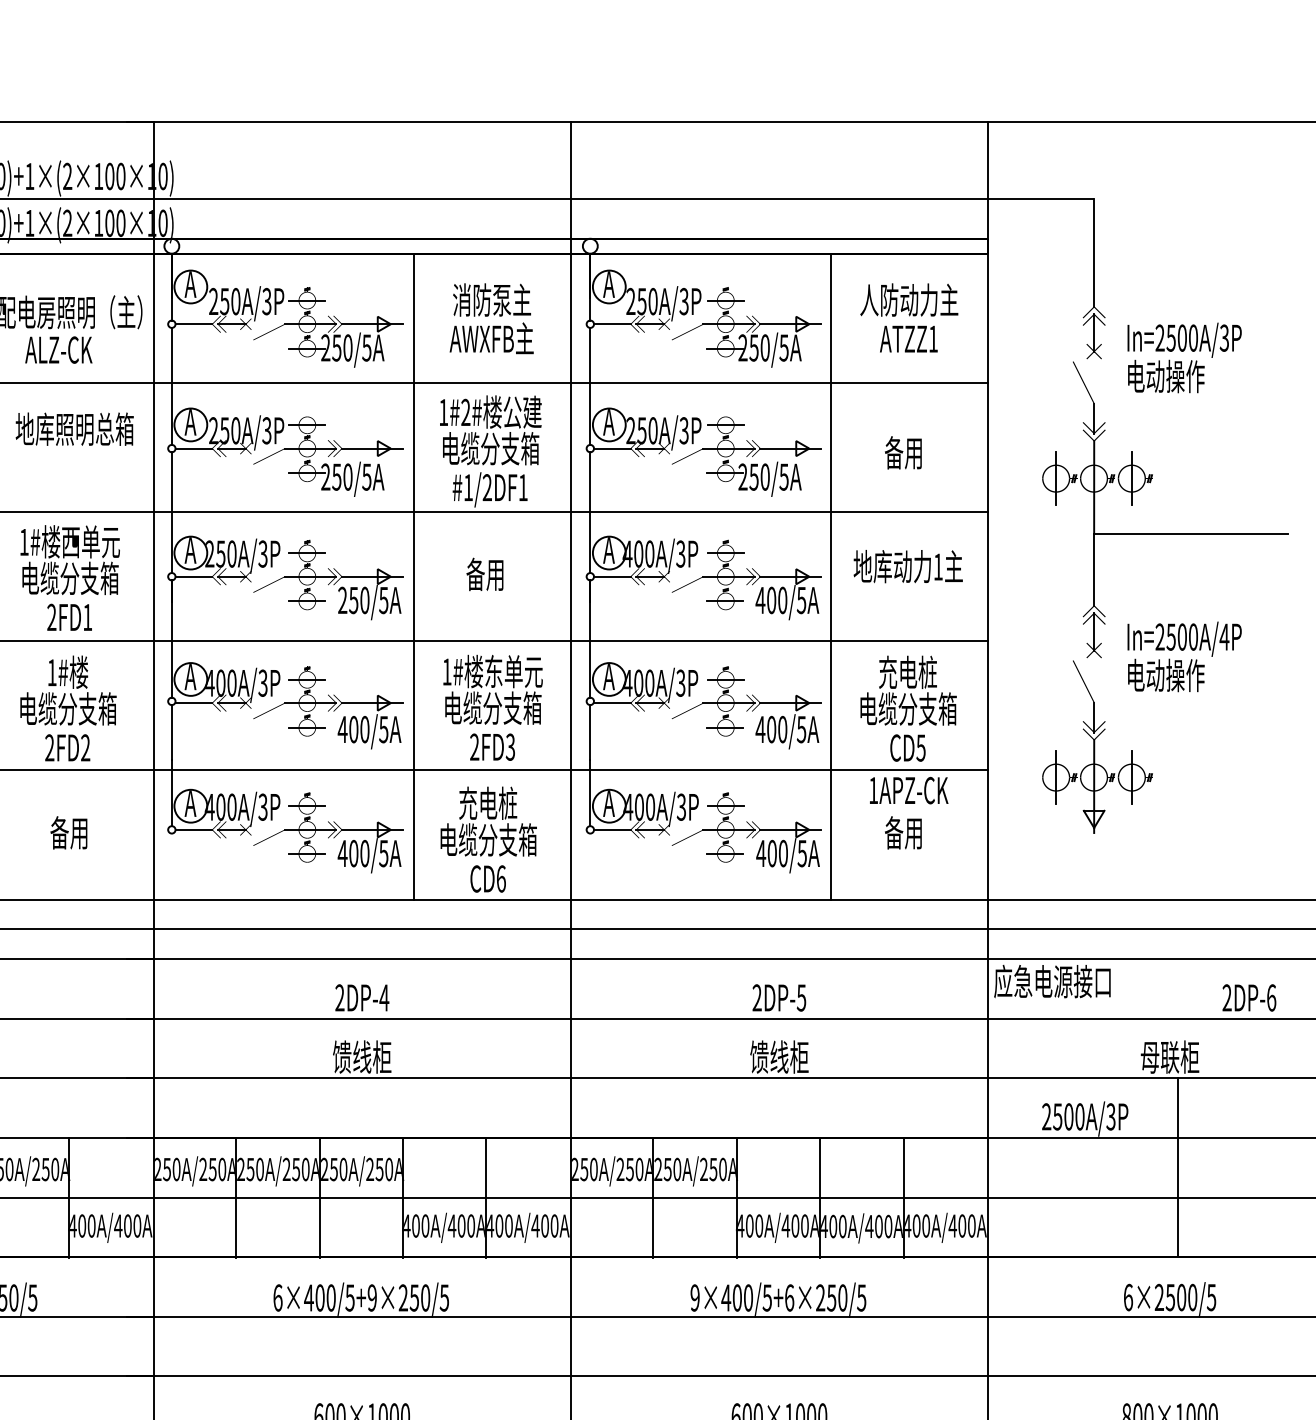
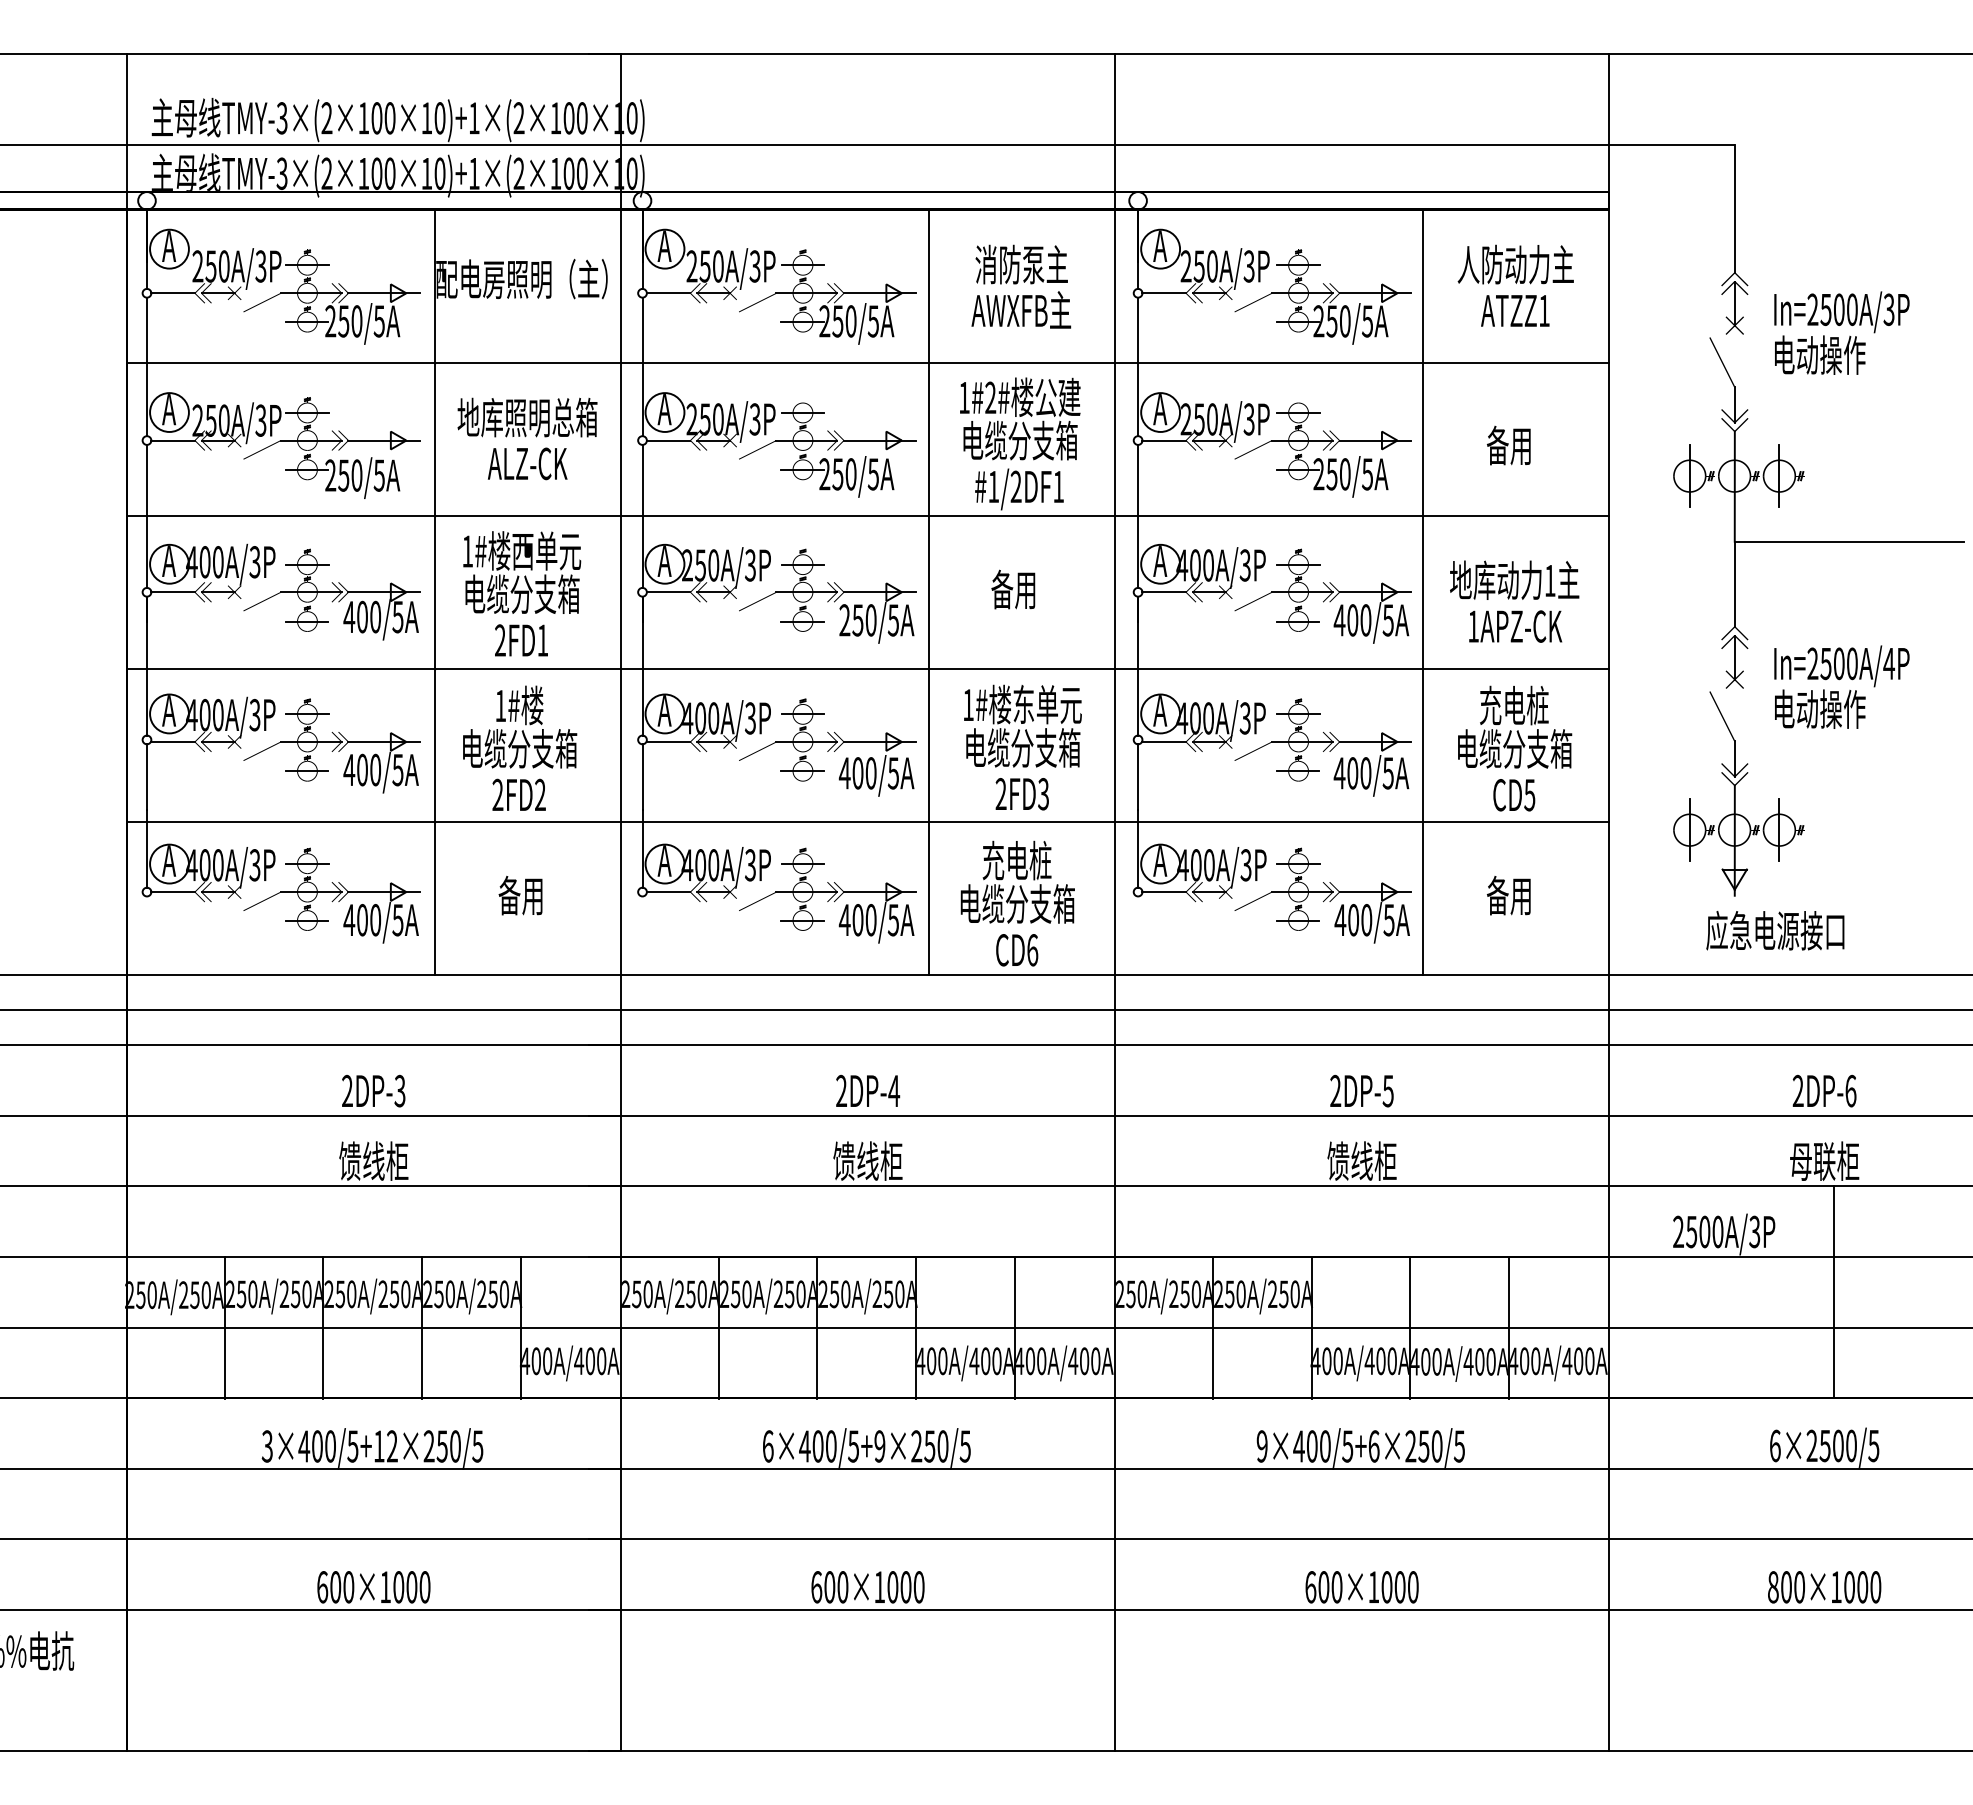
text: (58, 349) -> (527, 463), moved
text: (909, 790) -> (1515, 626), moved
text: (1052, 981) -> (1775, 930), moved
text: (1249, 997) -> (1824, 1090), moved

